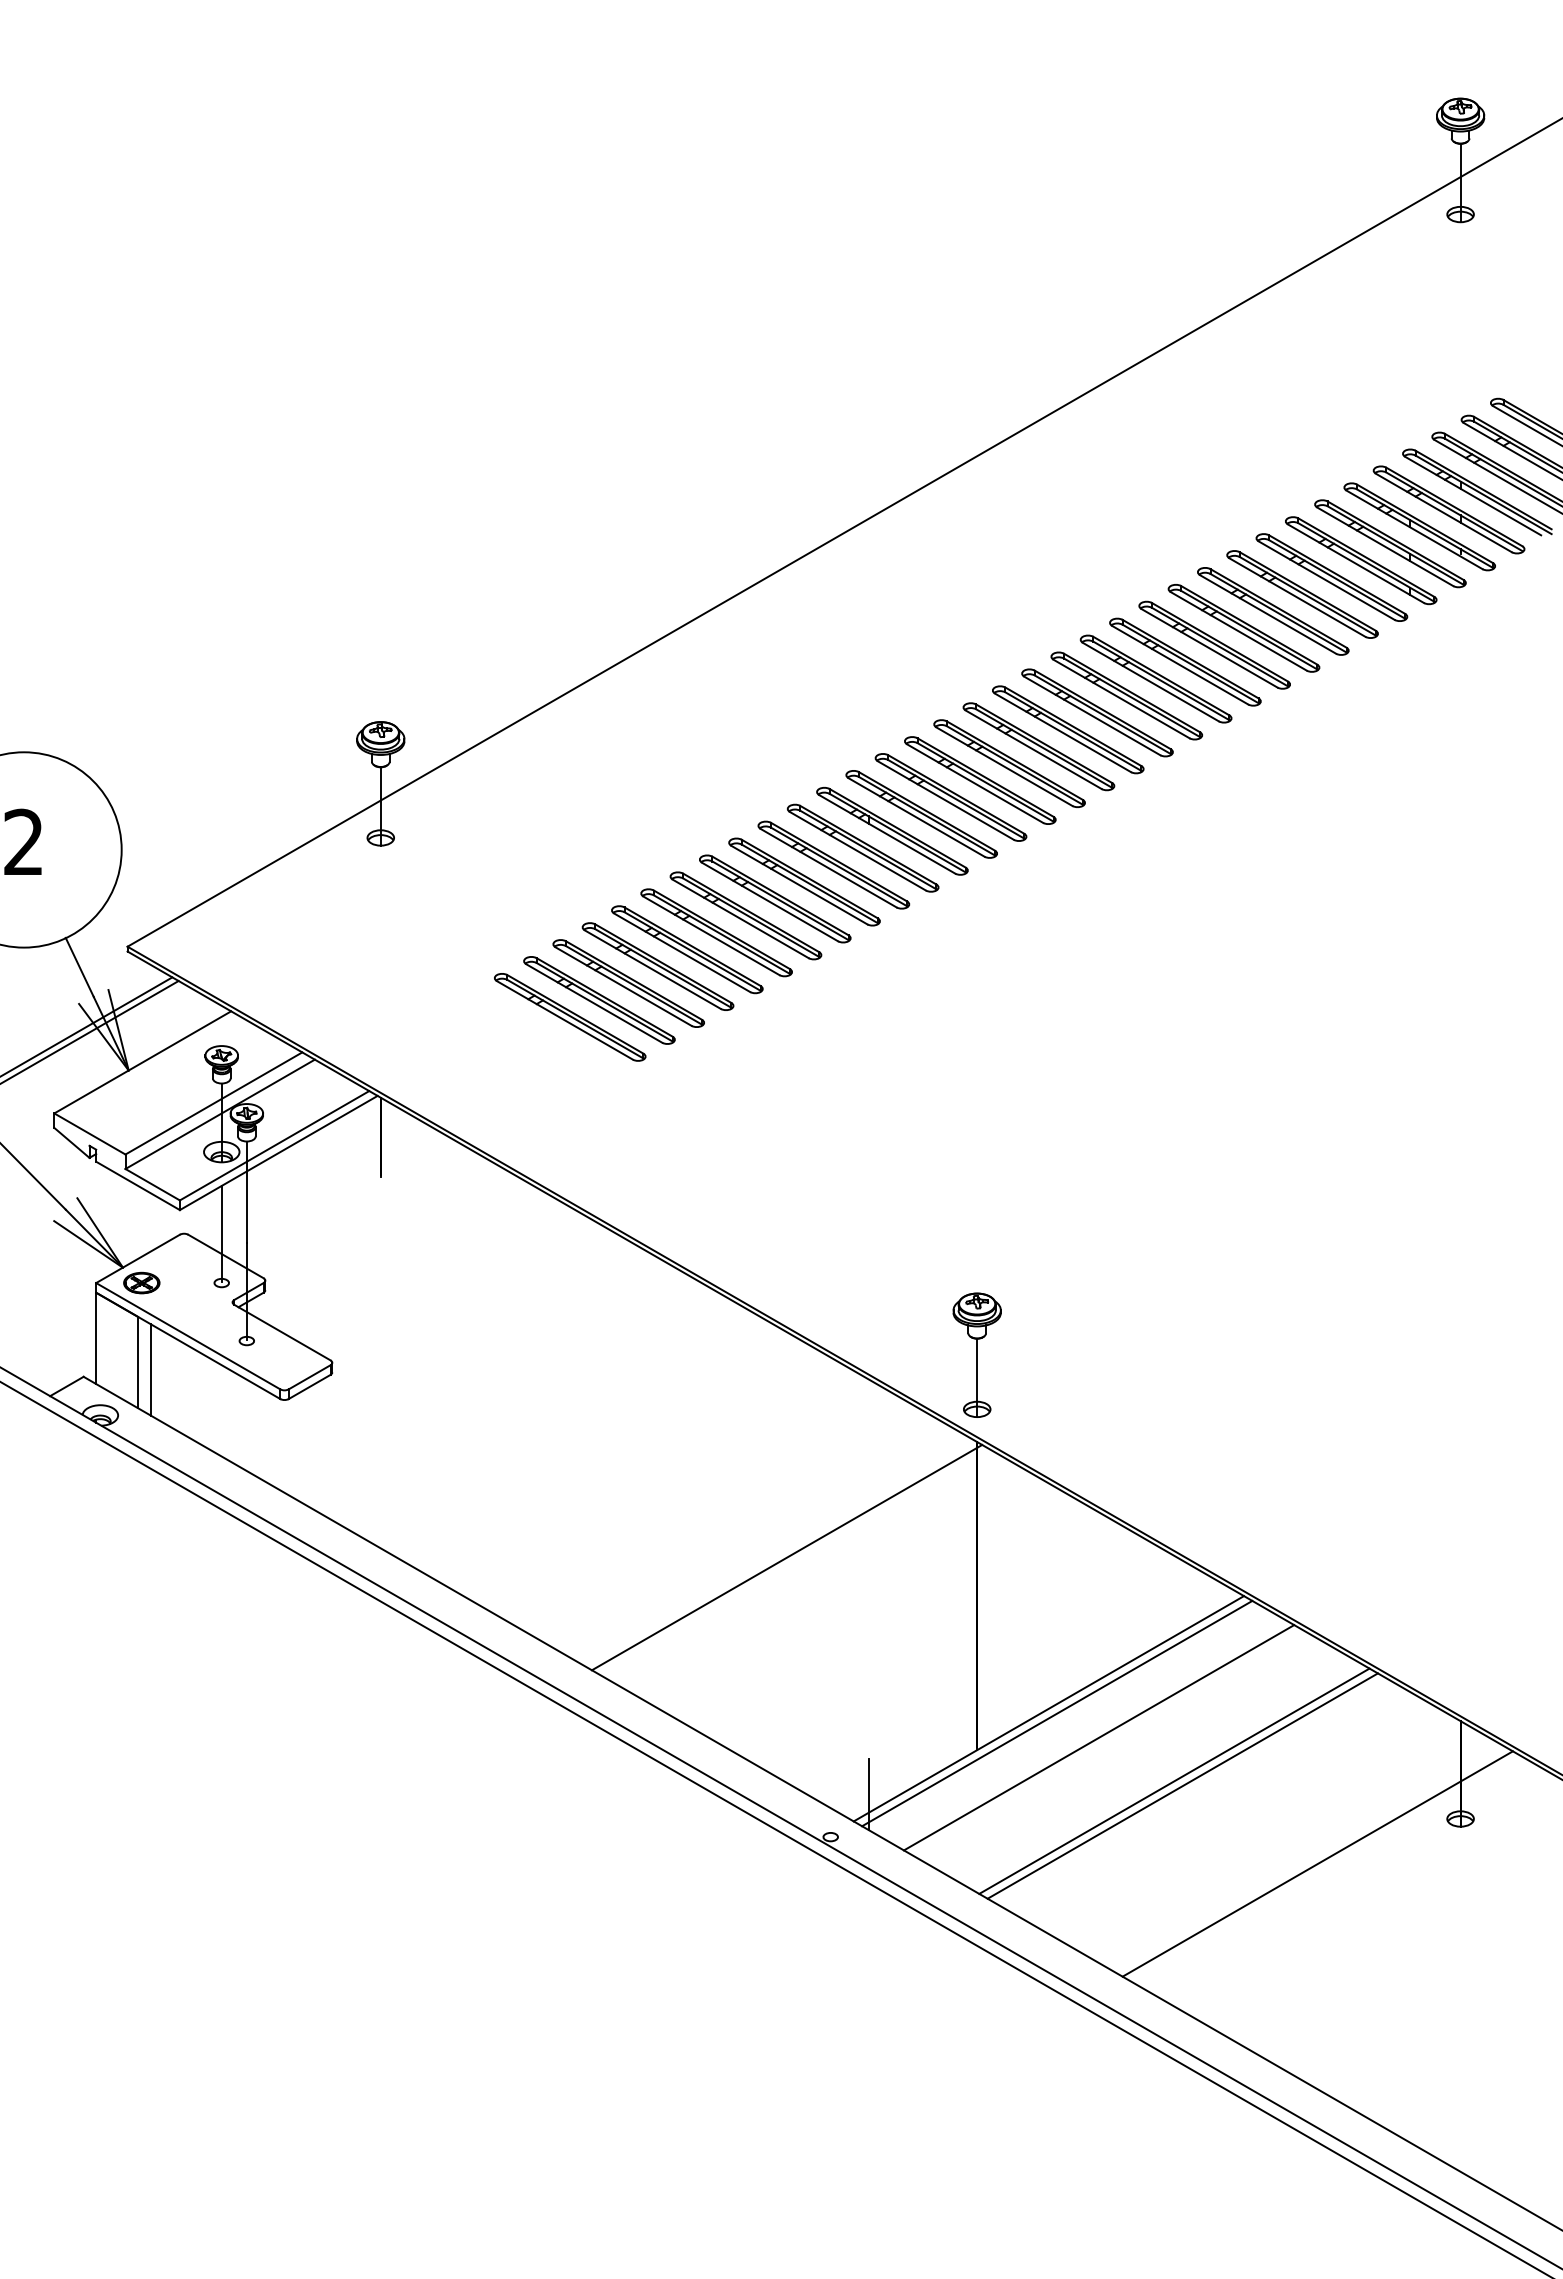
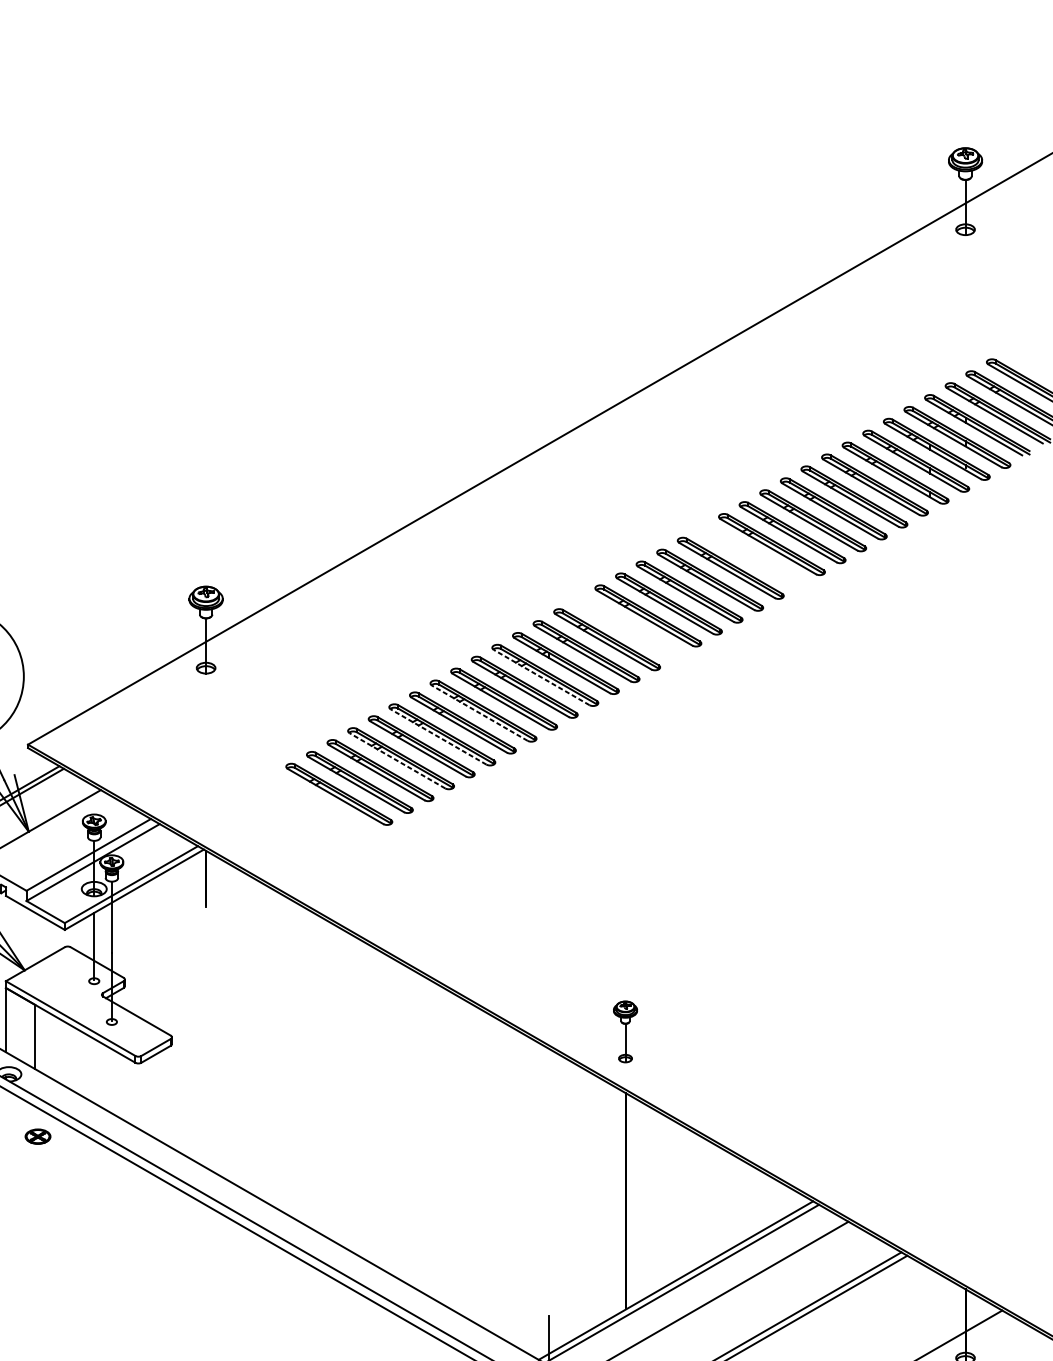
part: (1155, 678) -> (750, 556), removed
part: (980, 780) -> (627, 627), removed
line: (857, 851) -> (541, 677), solid -> dashed
line: (770, 902) -> (480, 713), solid -> dashed
line: (711, 935) -> (438, 736), solid -> dashed
line: (652, 969) -> (397, 760), solid -> dashed
part: (141, 1282) -> (37, 1136), moved
part: (976, 1354) -> (625, 1031), size x0.7
line: (150, 1369) -> (44, 1042), removed
line: (786, 1557) -> (491, 1174), removed

